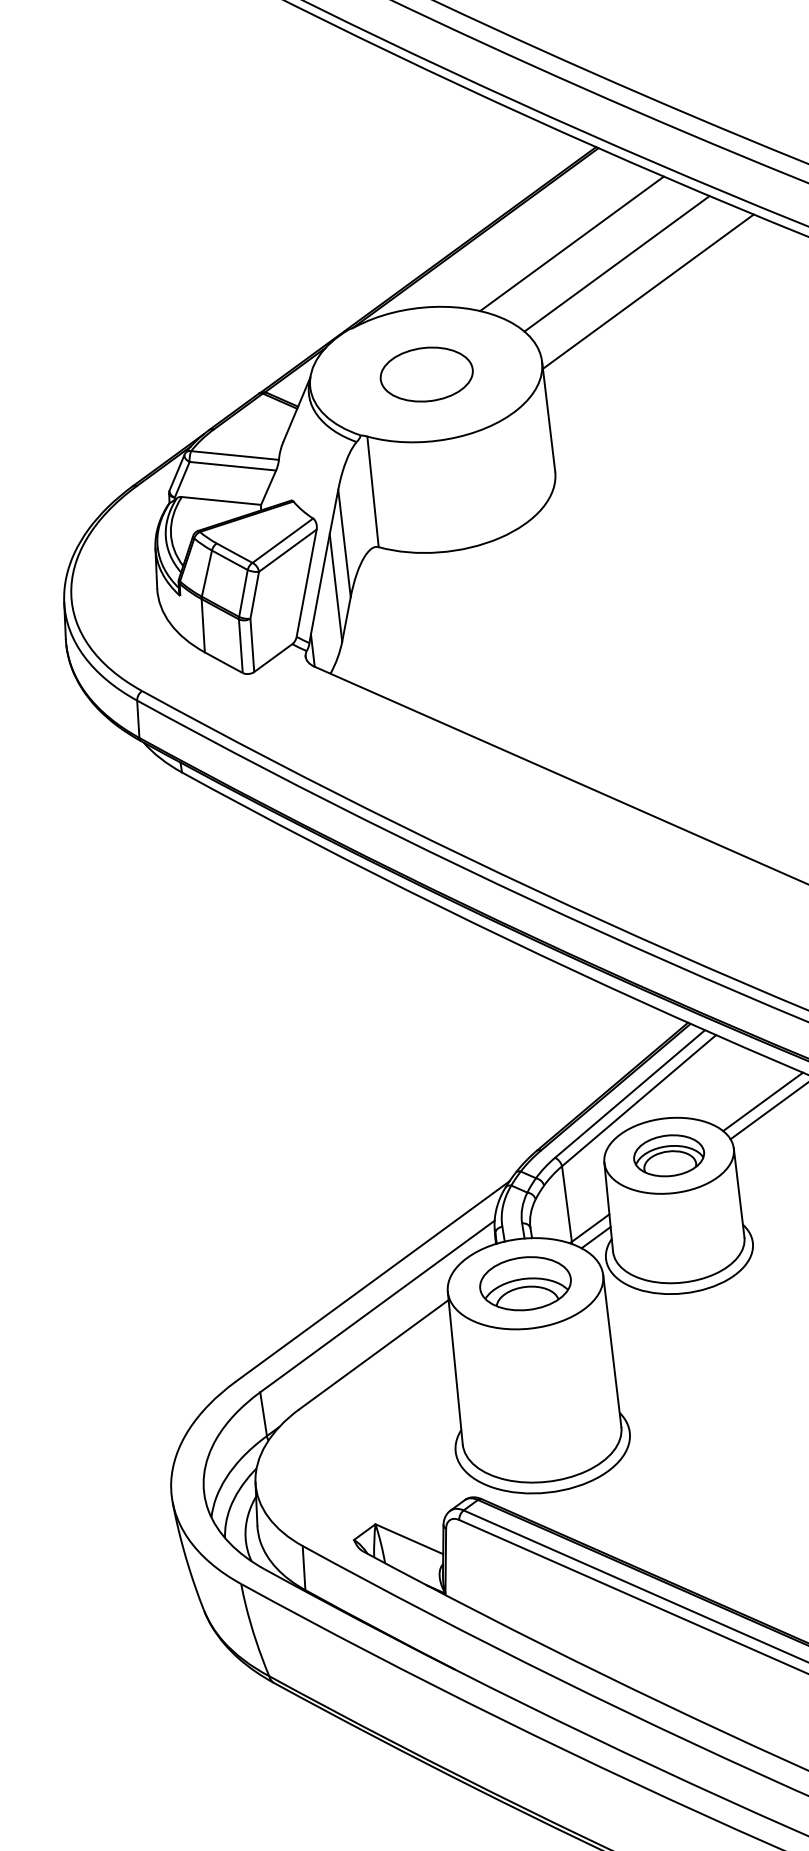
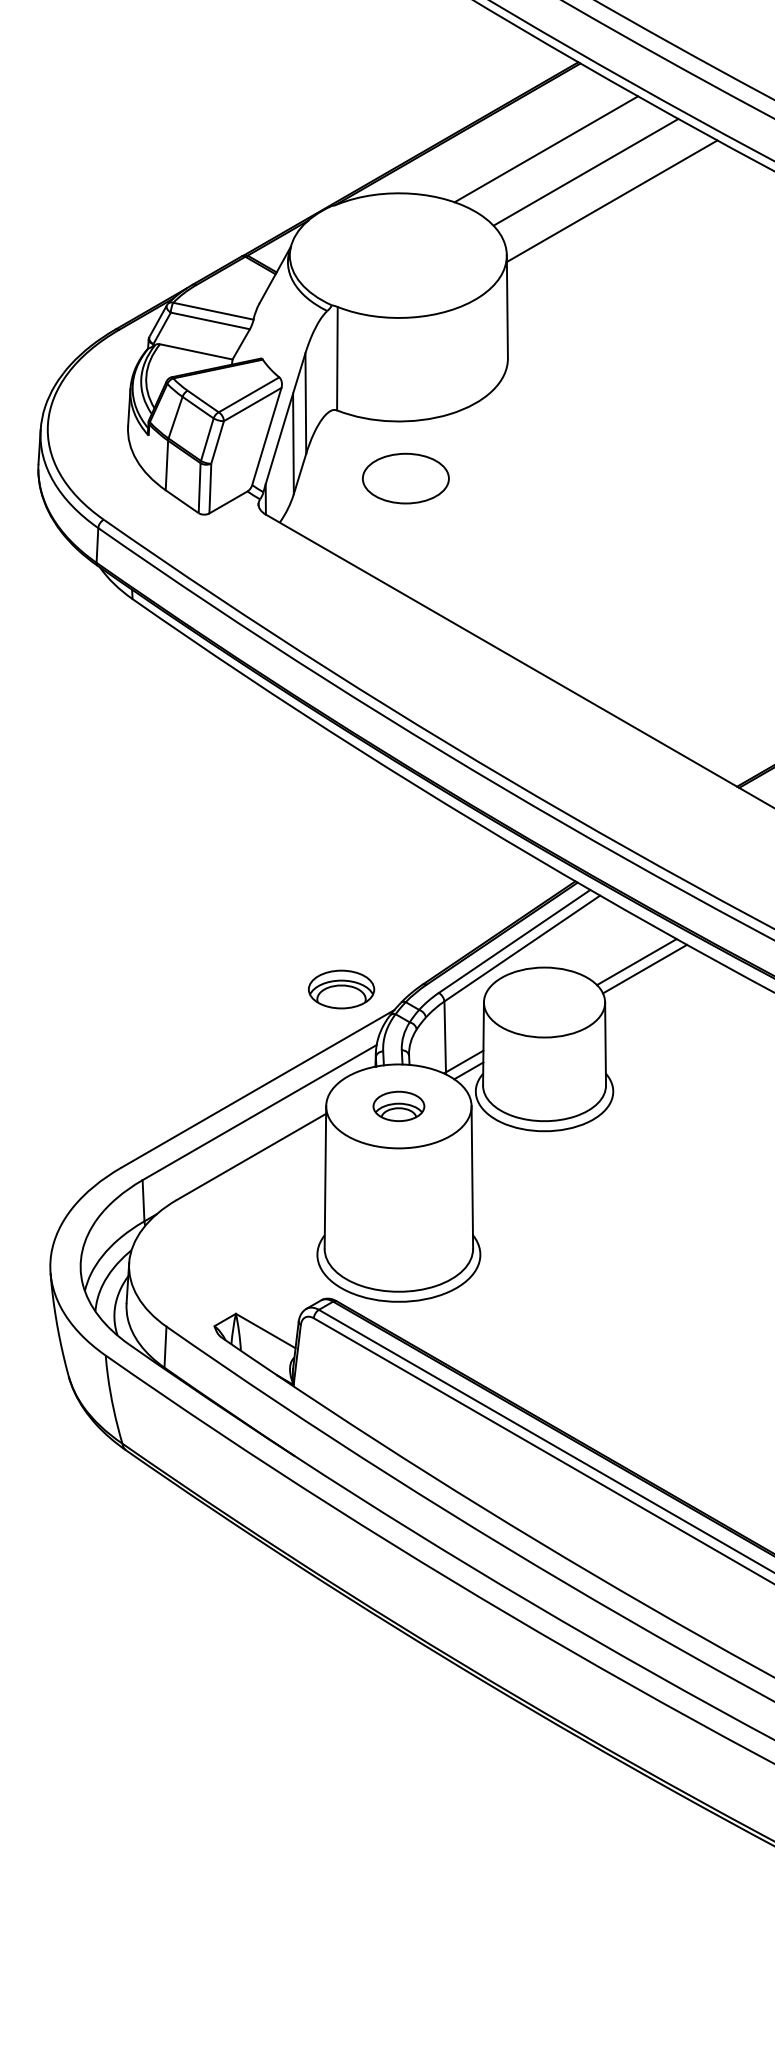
part: (426, 374) -> (405, 478), moved
part: (669, 1155) -> (341, 989), moved
part: (525, 1283) -> (398, 1106), size x0.6

